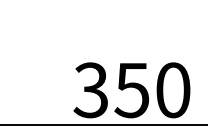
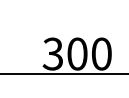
text: (130, 89) -> (76, 53), 350 -> 300

